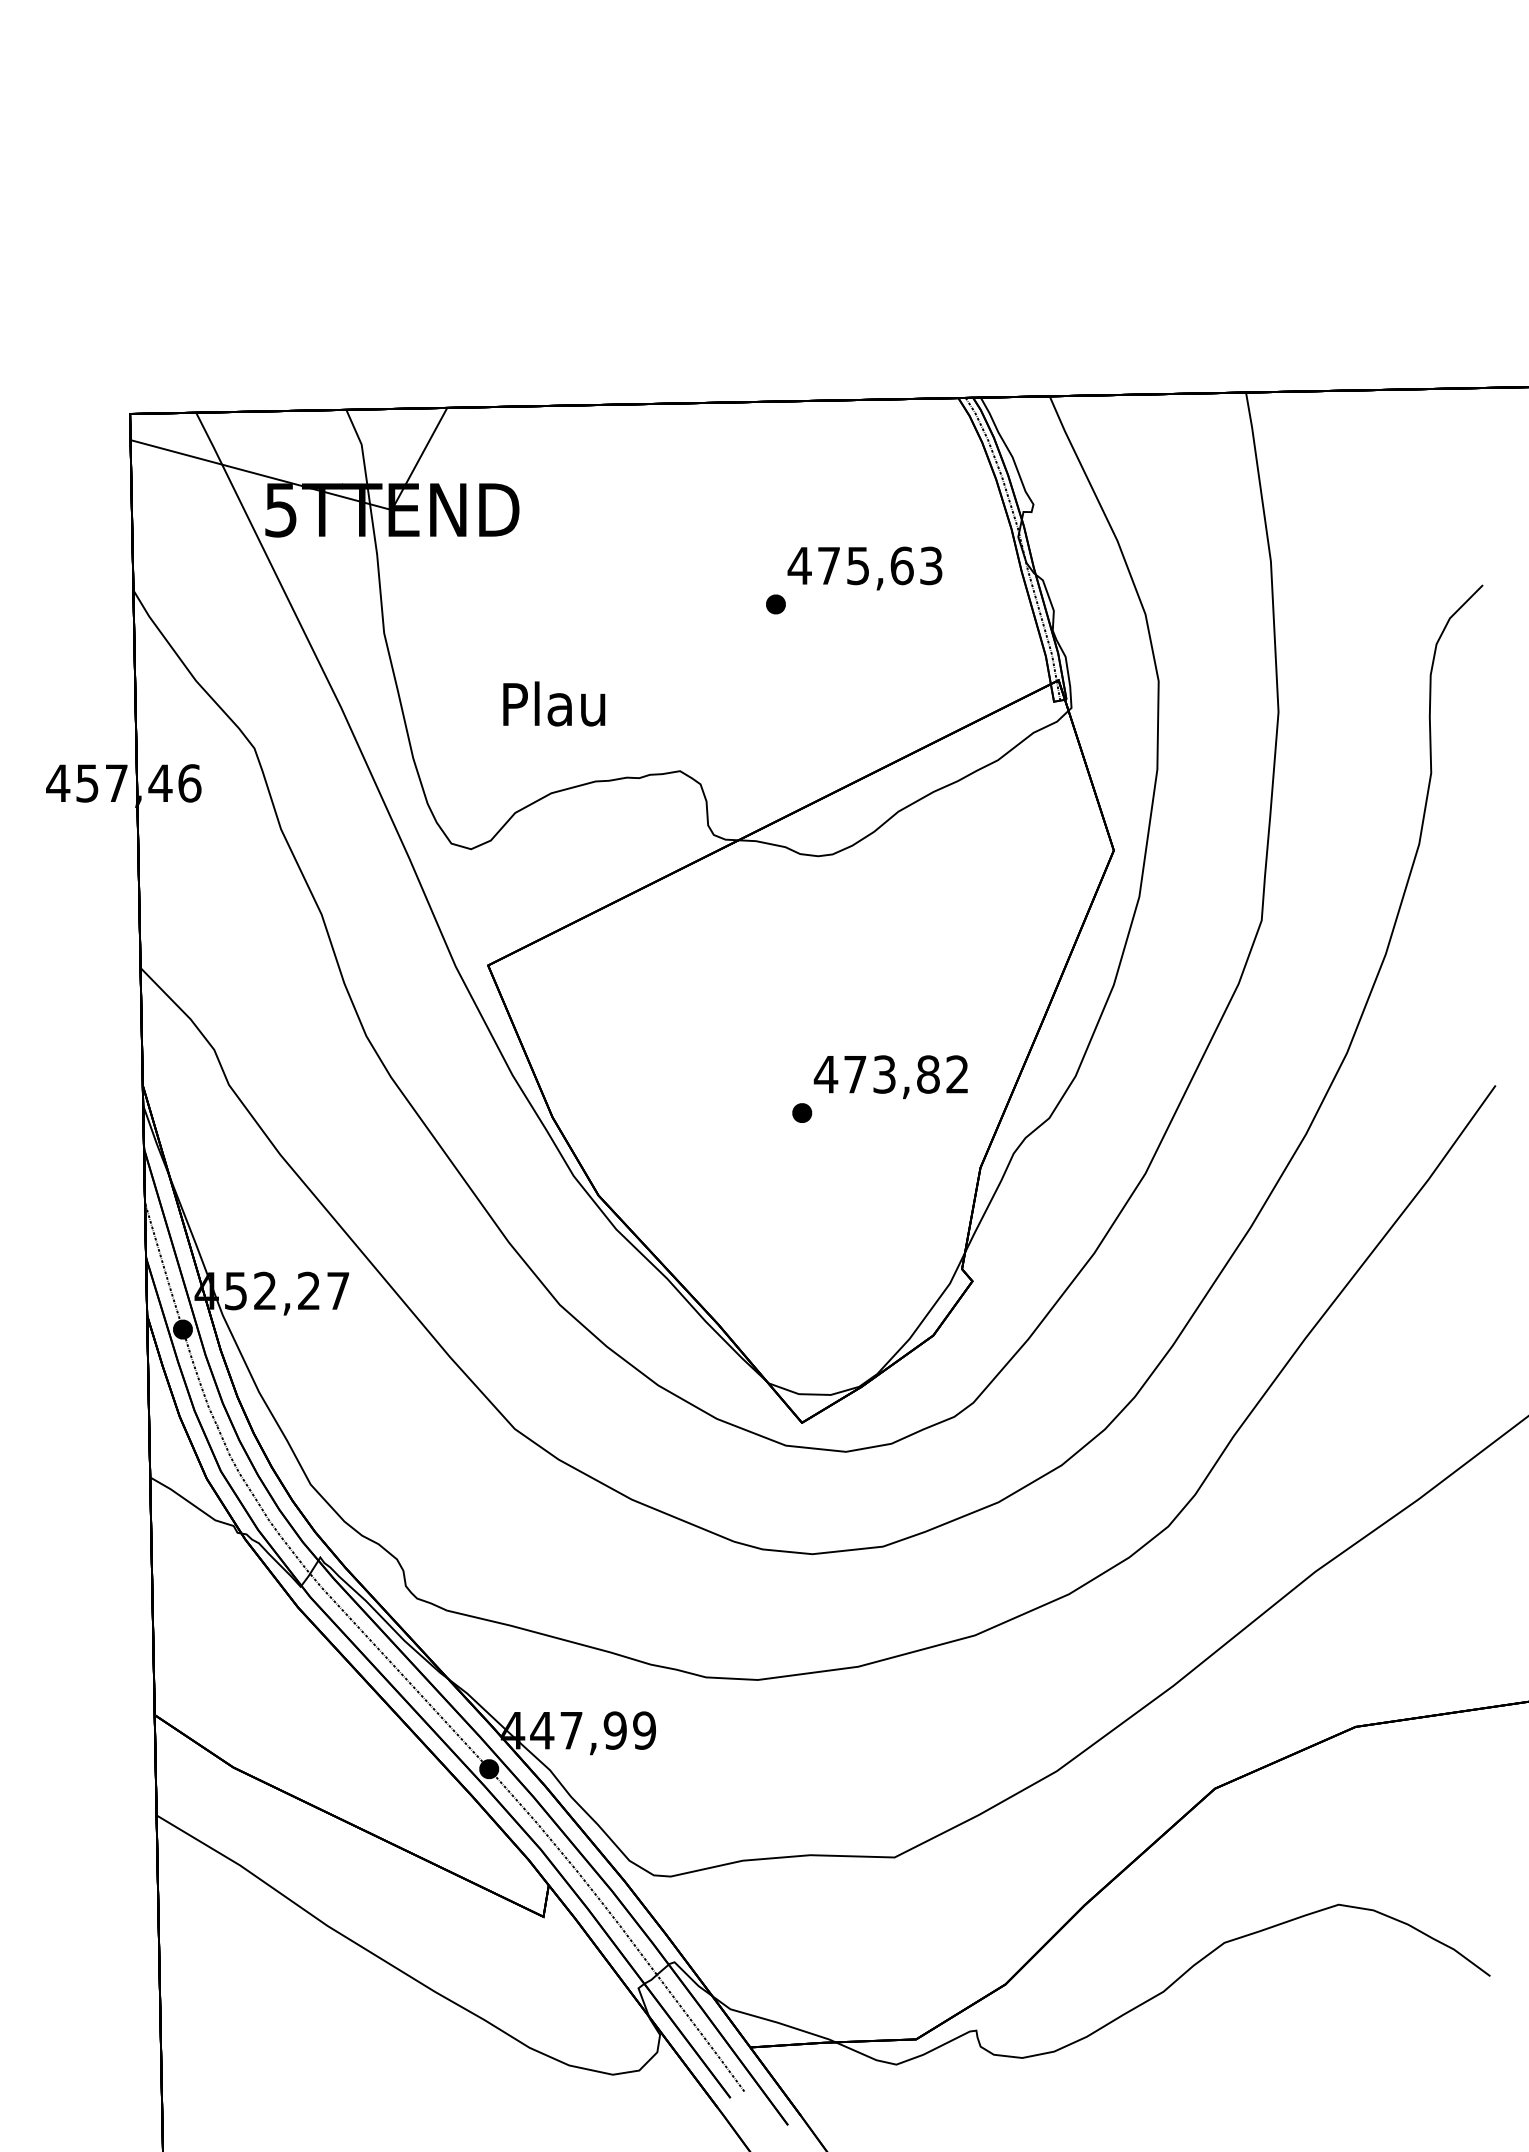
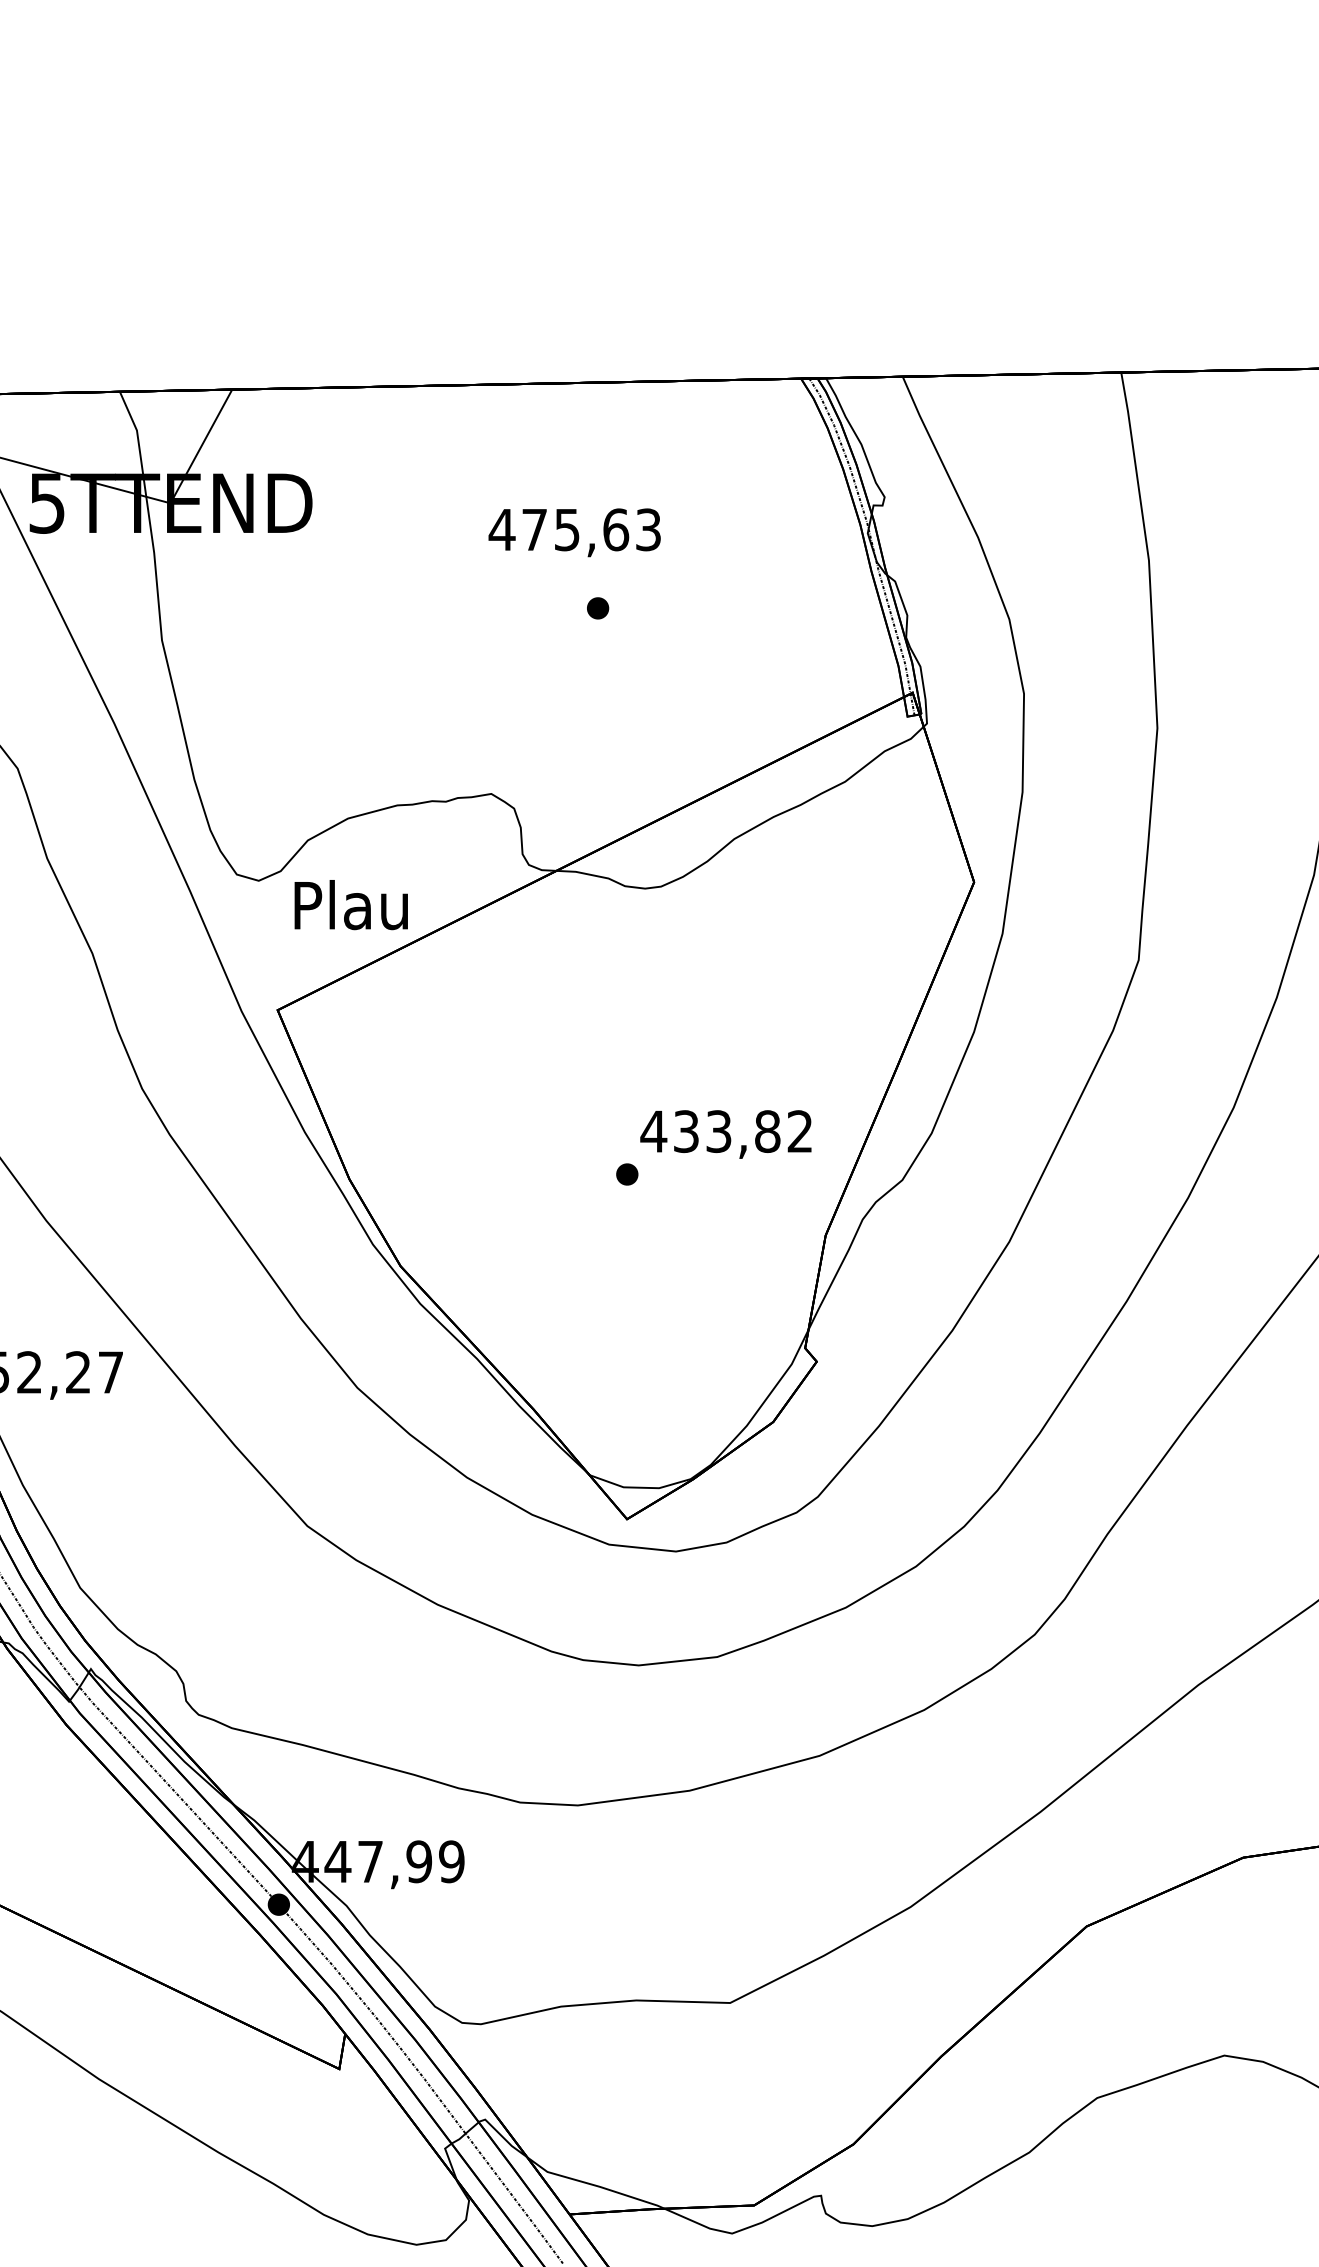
text: (864, 568) -> (574, 532), moved
text: (554, 703) -> (351, 904), moved
text: (855, 1074) -> (686, 1131), 473,82 -> 433,82

